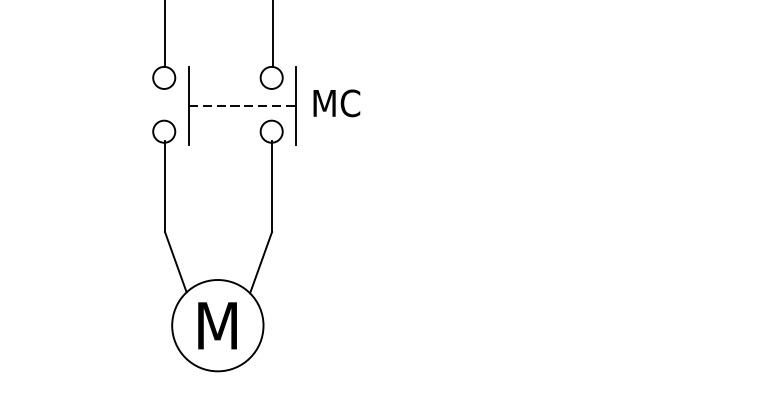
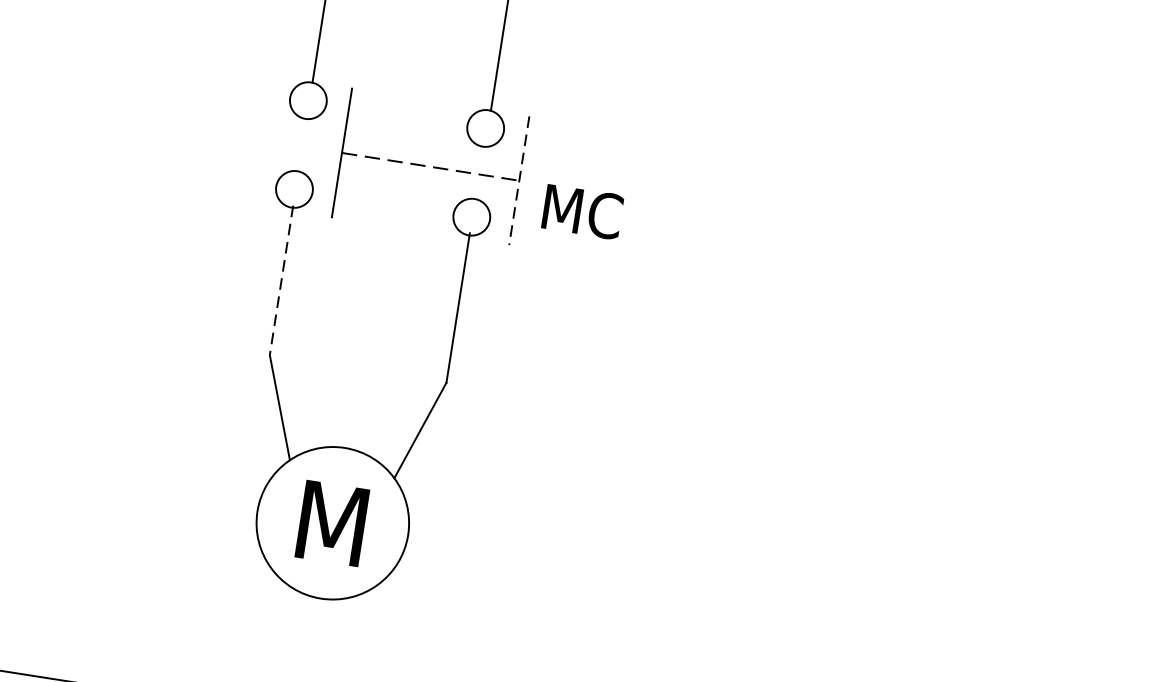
text: (336, 103) -> (582, 212), moved
line: (296, 105) -> (519, 180), solid -> dashed
line: (165, 187) -> (282, 281), solid -> dashed

